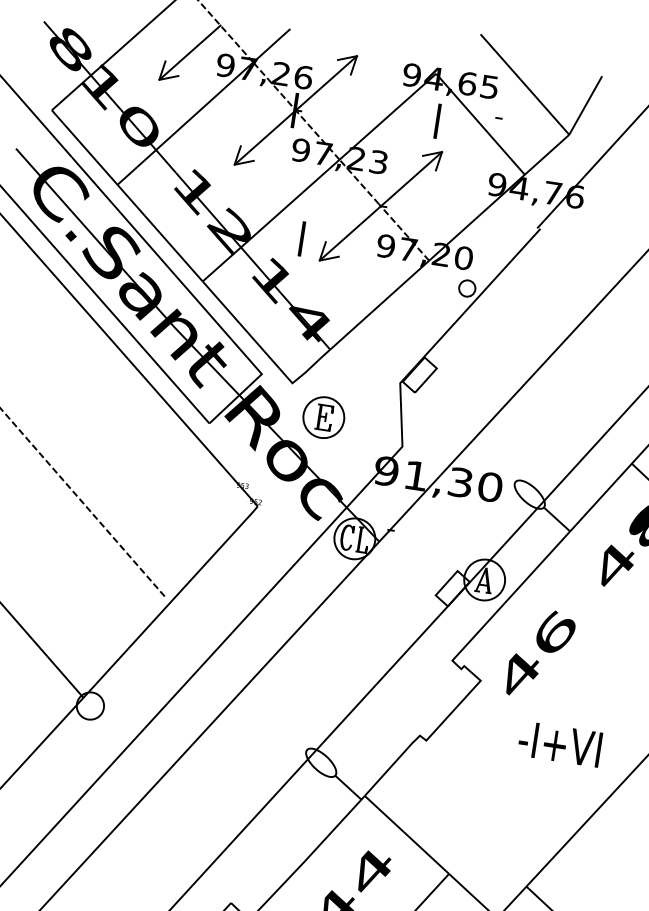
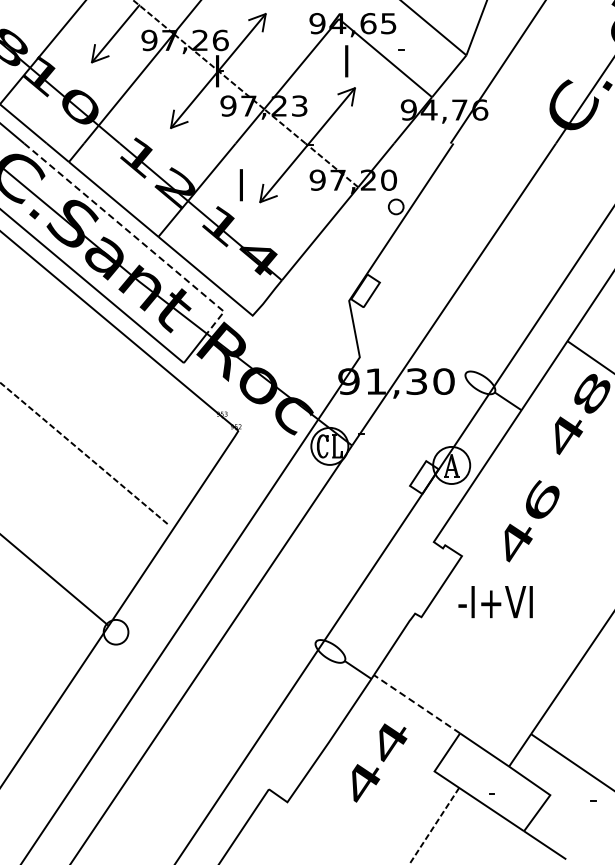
line: (177, 278) -> (135, 237), solid -> dashed
part: (323, 416) -> (285, 341), removed
text: (540, 654) -> (531, 521), moved
text: (559, 744) -> (495, 602), moved
line: (406, 835) -> (416, 704), solid -> dashed

